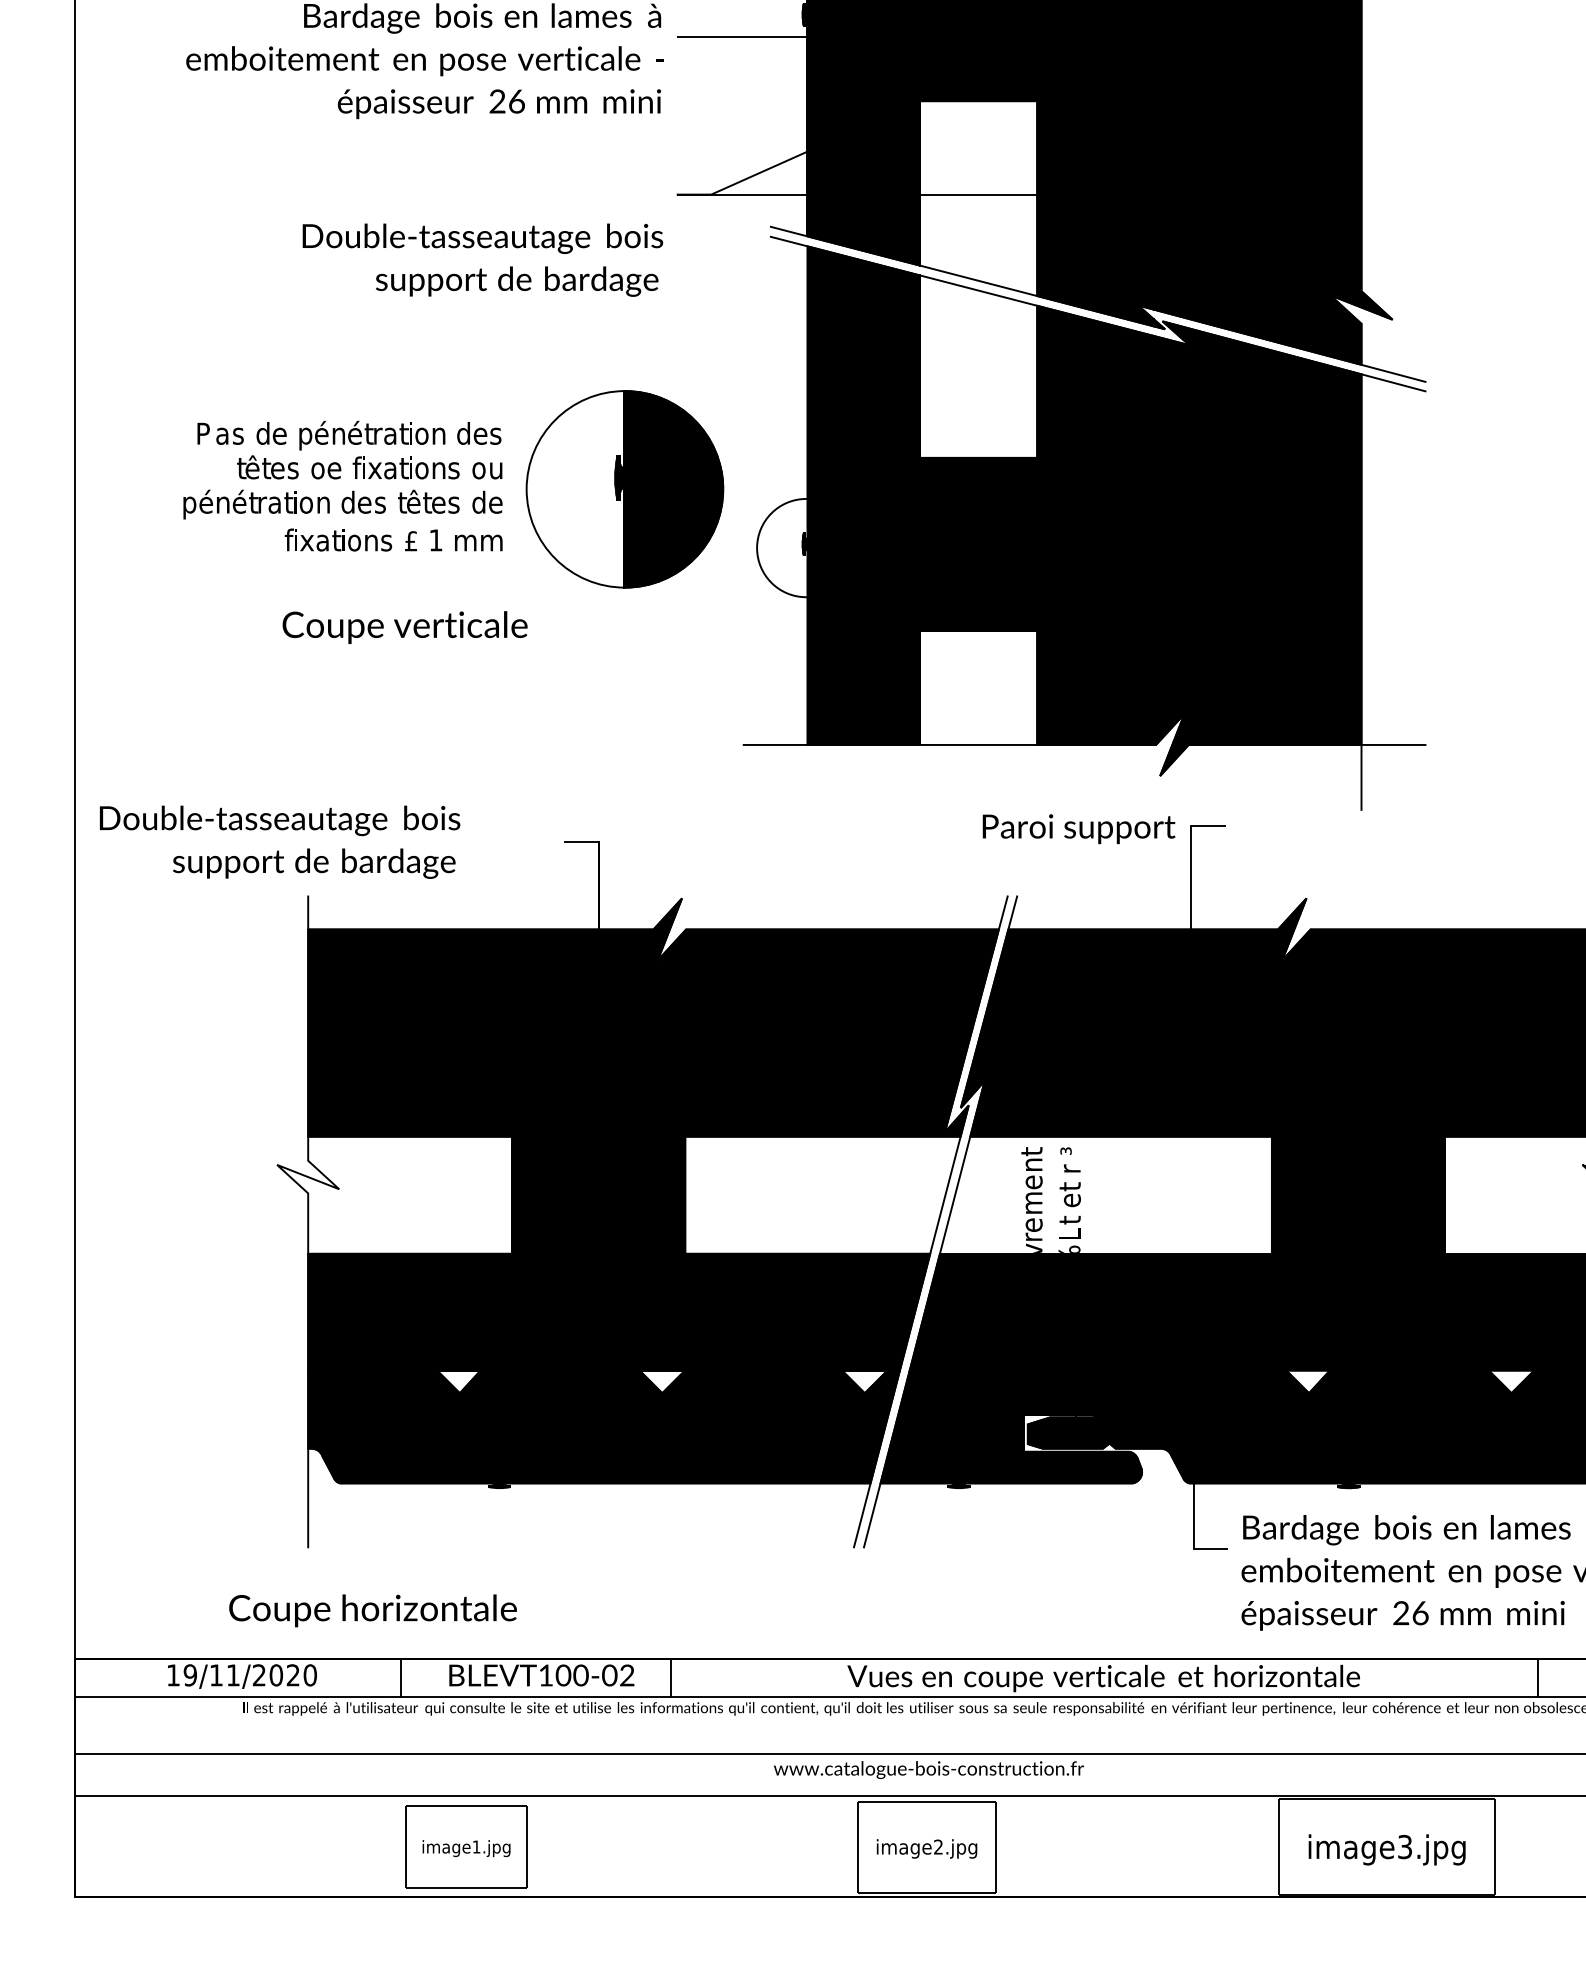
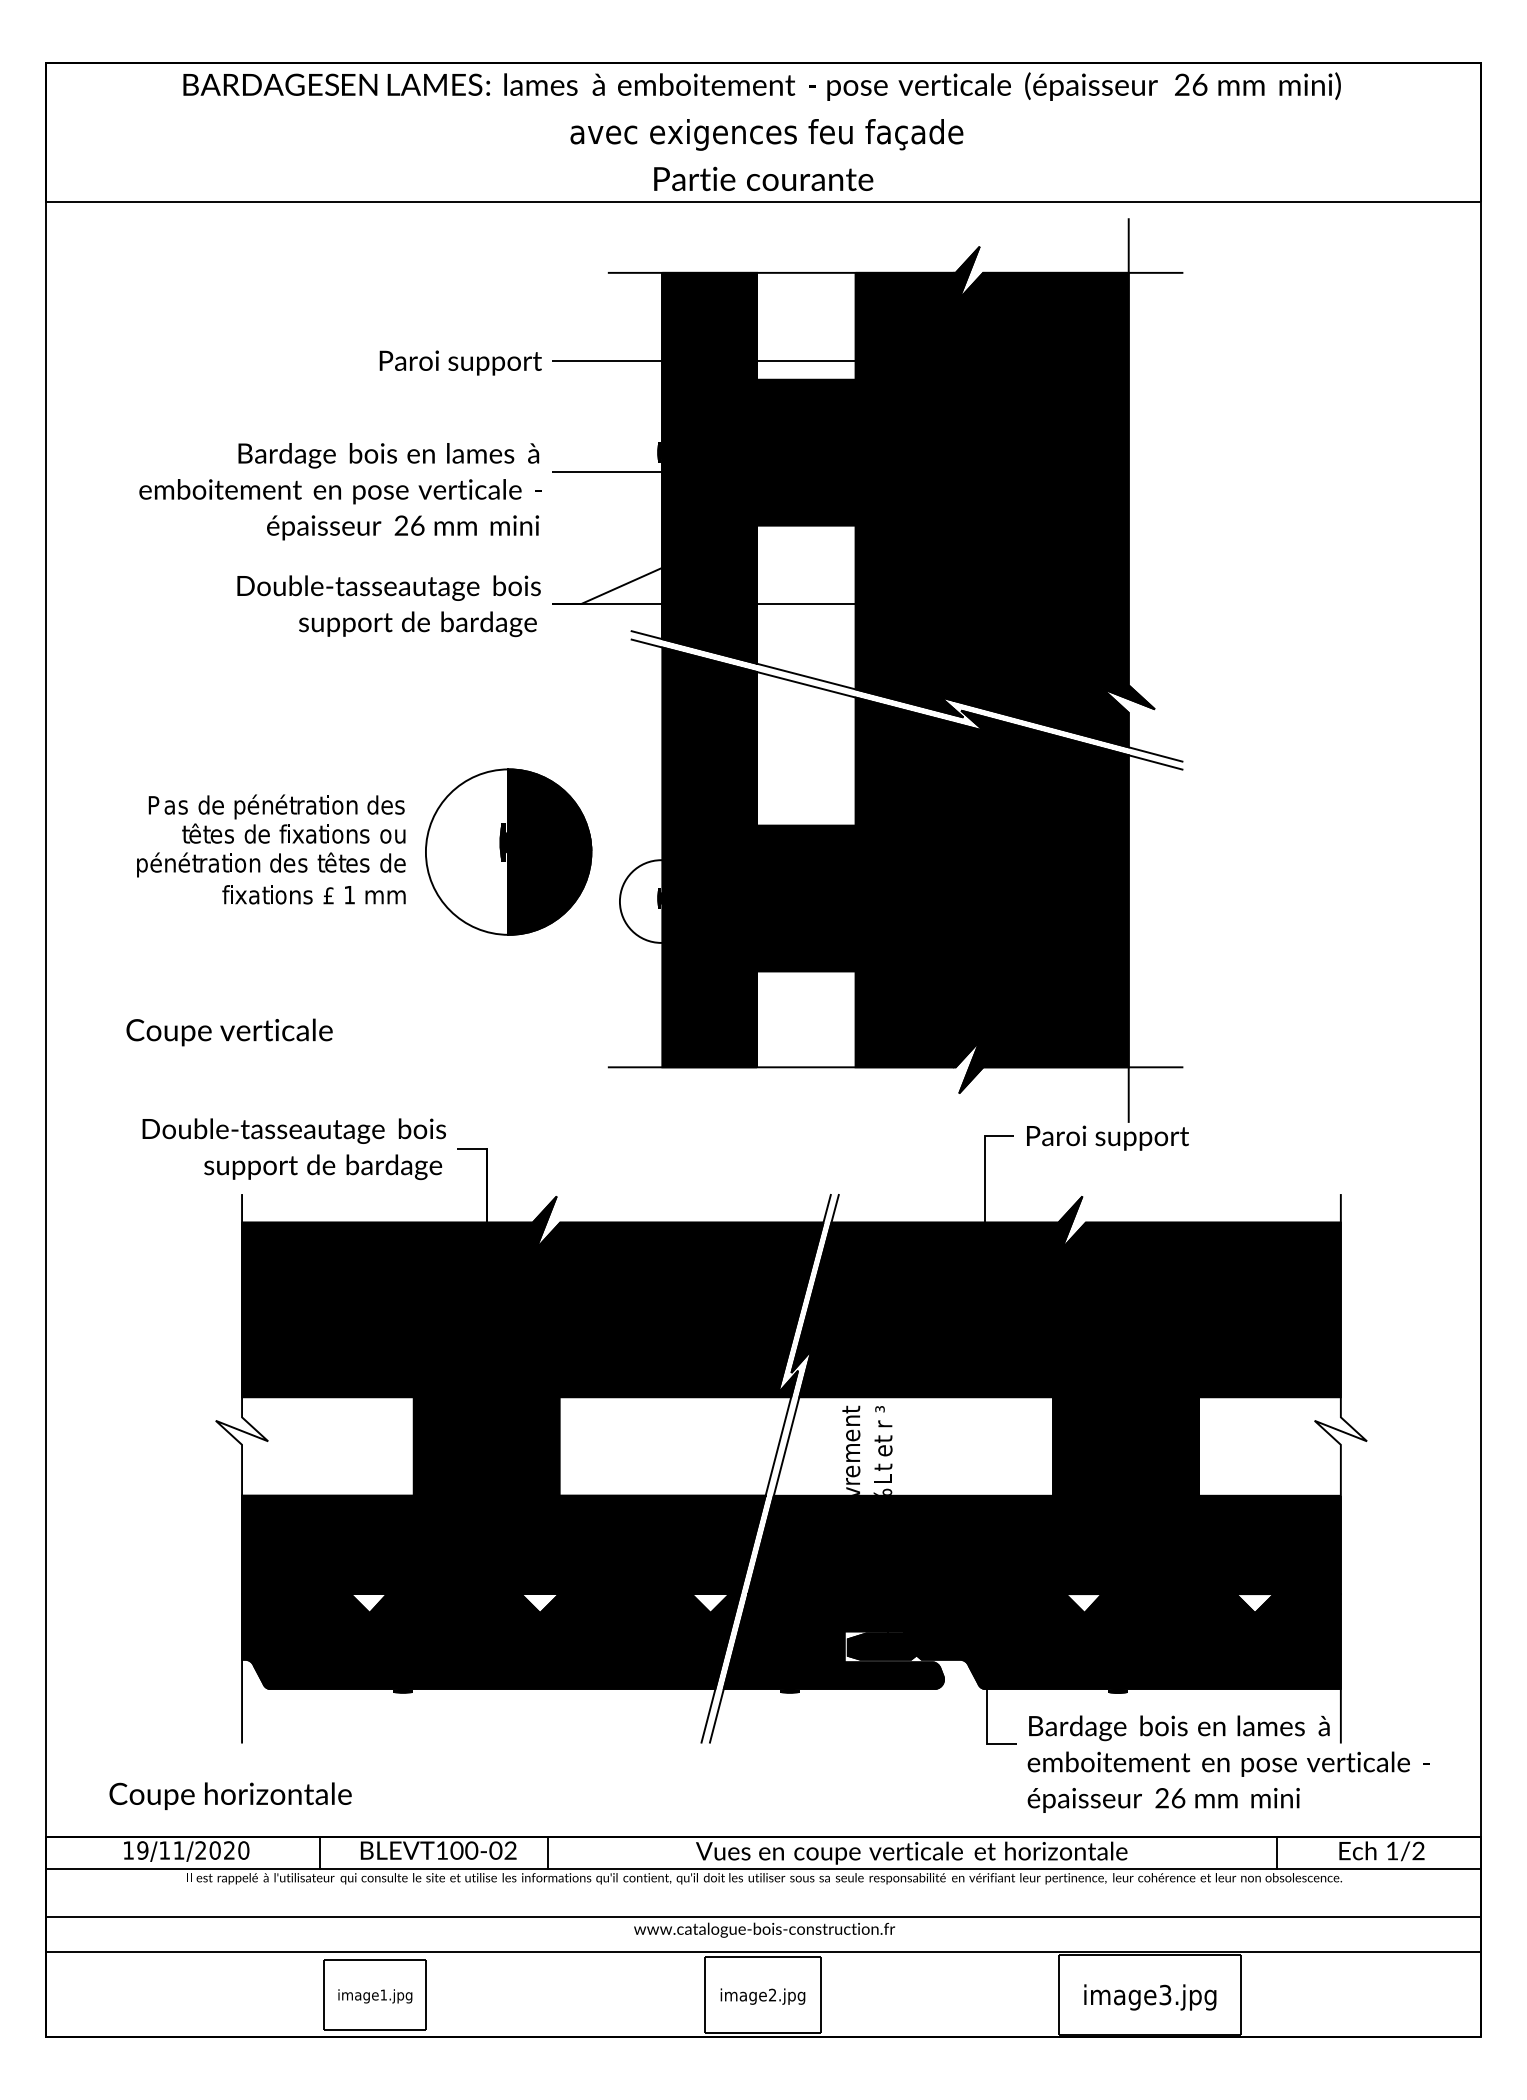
text: (482, 260) -> (388, 606), moved
text: (319, 467) -> (251, 833), o -> d
text: (404, 627) -> (229, 1032), moved
text: (1078, 828) -> (1107, 1137), moved
text: (279, 842) -> (293, 1149), moved
text: (372, 1609) -> (230, 1795), moved

